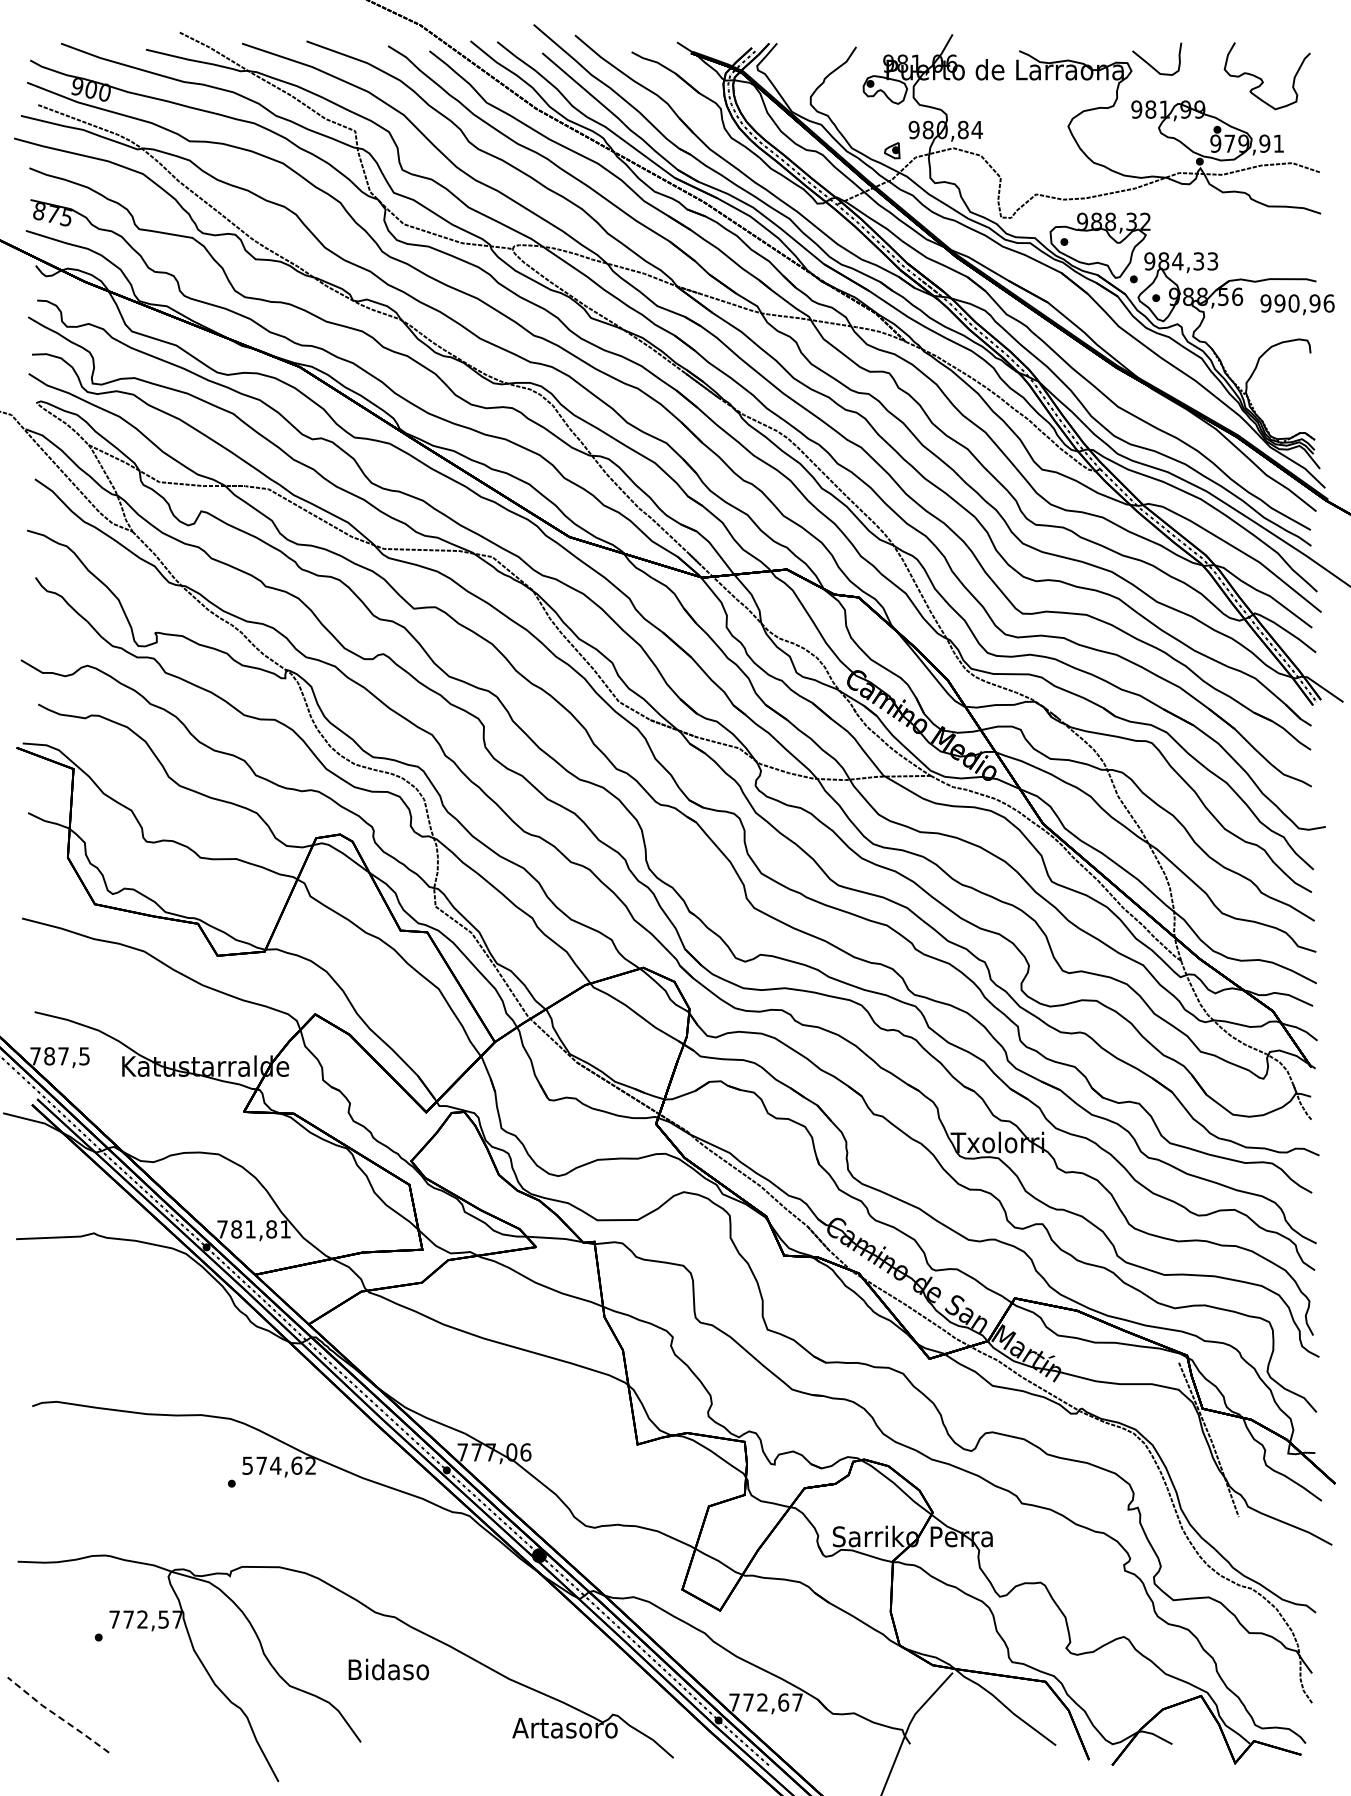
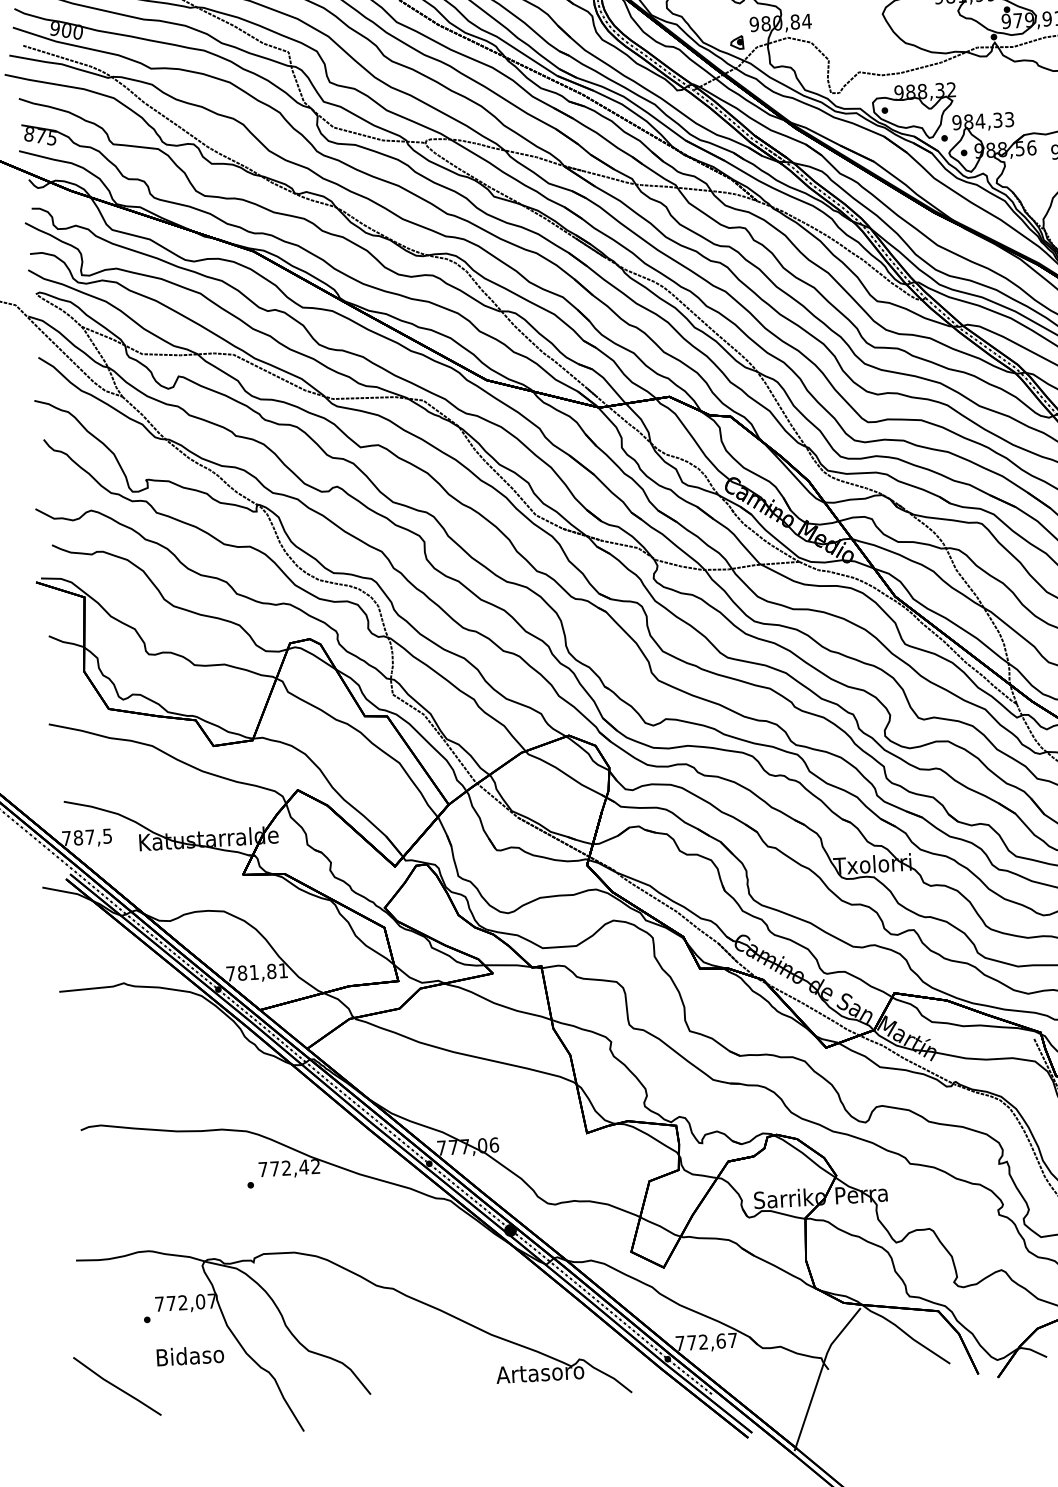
text: (272, 1465) -> (283, 1168), 574,62 -> 772,42
text: (163, 1619) -> (200, 1301), 772,57 -> 772,07
text: (388, 1669) -> (190, 1355), moved
line: (57, 1716) -> (116, 1387), dashed -> solid

